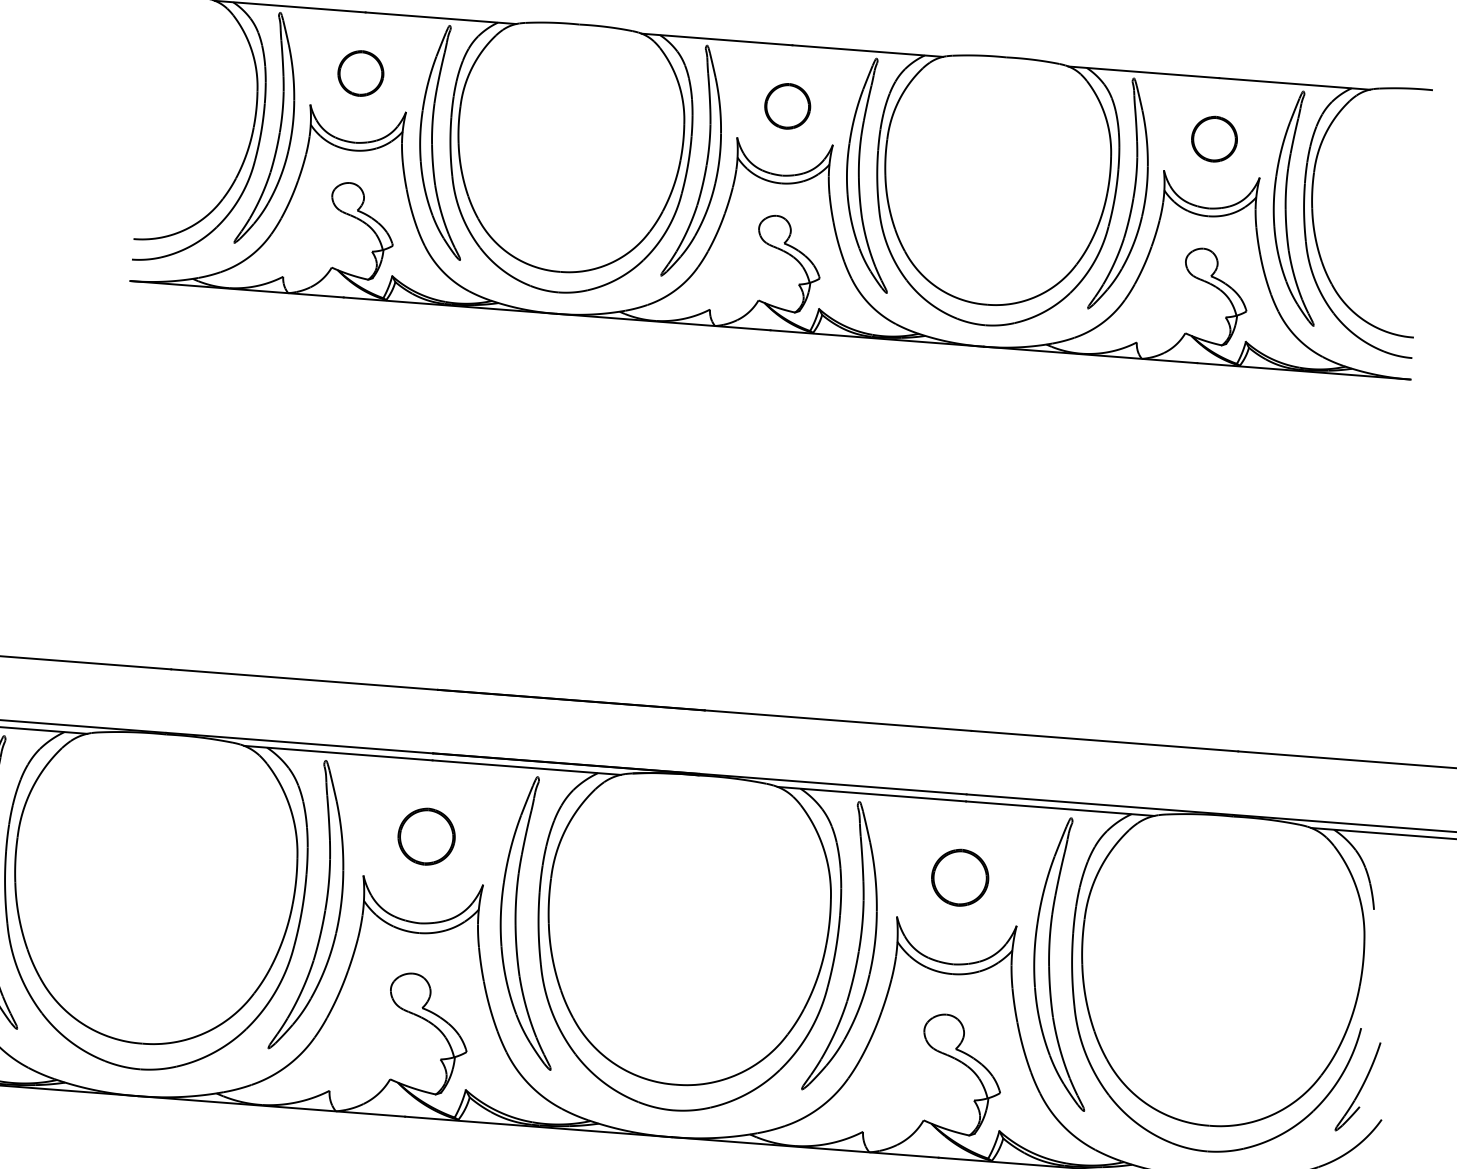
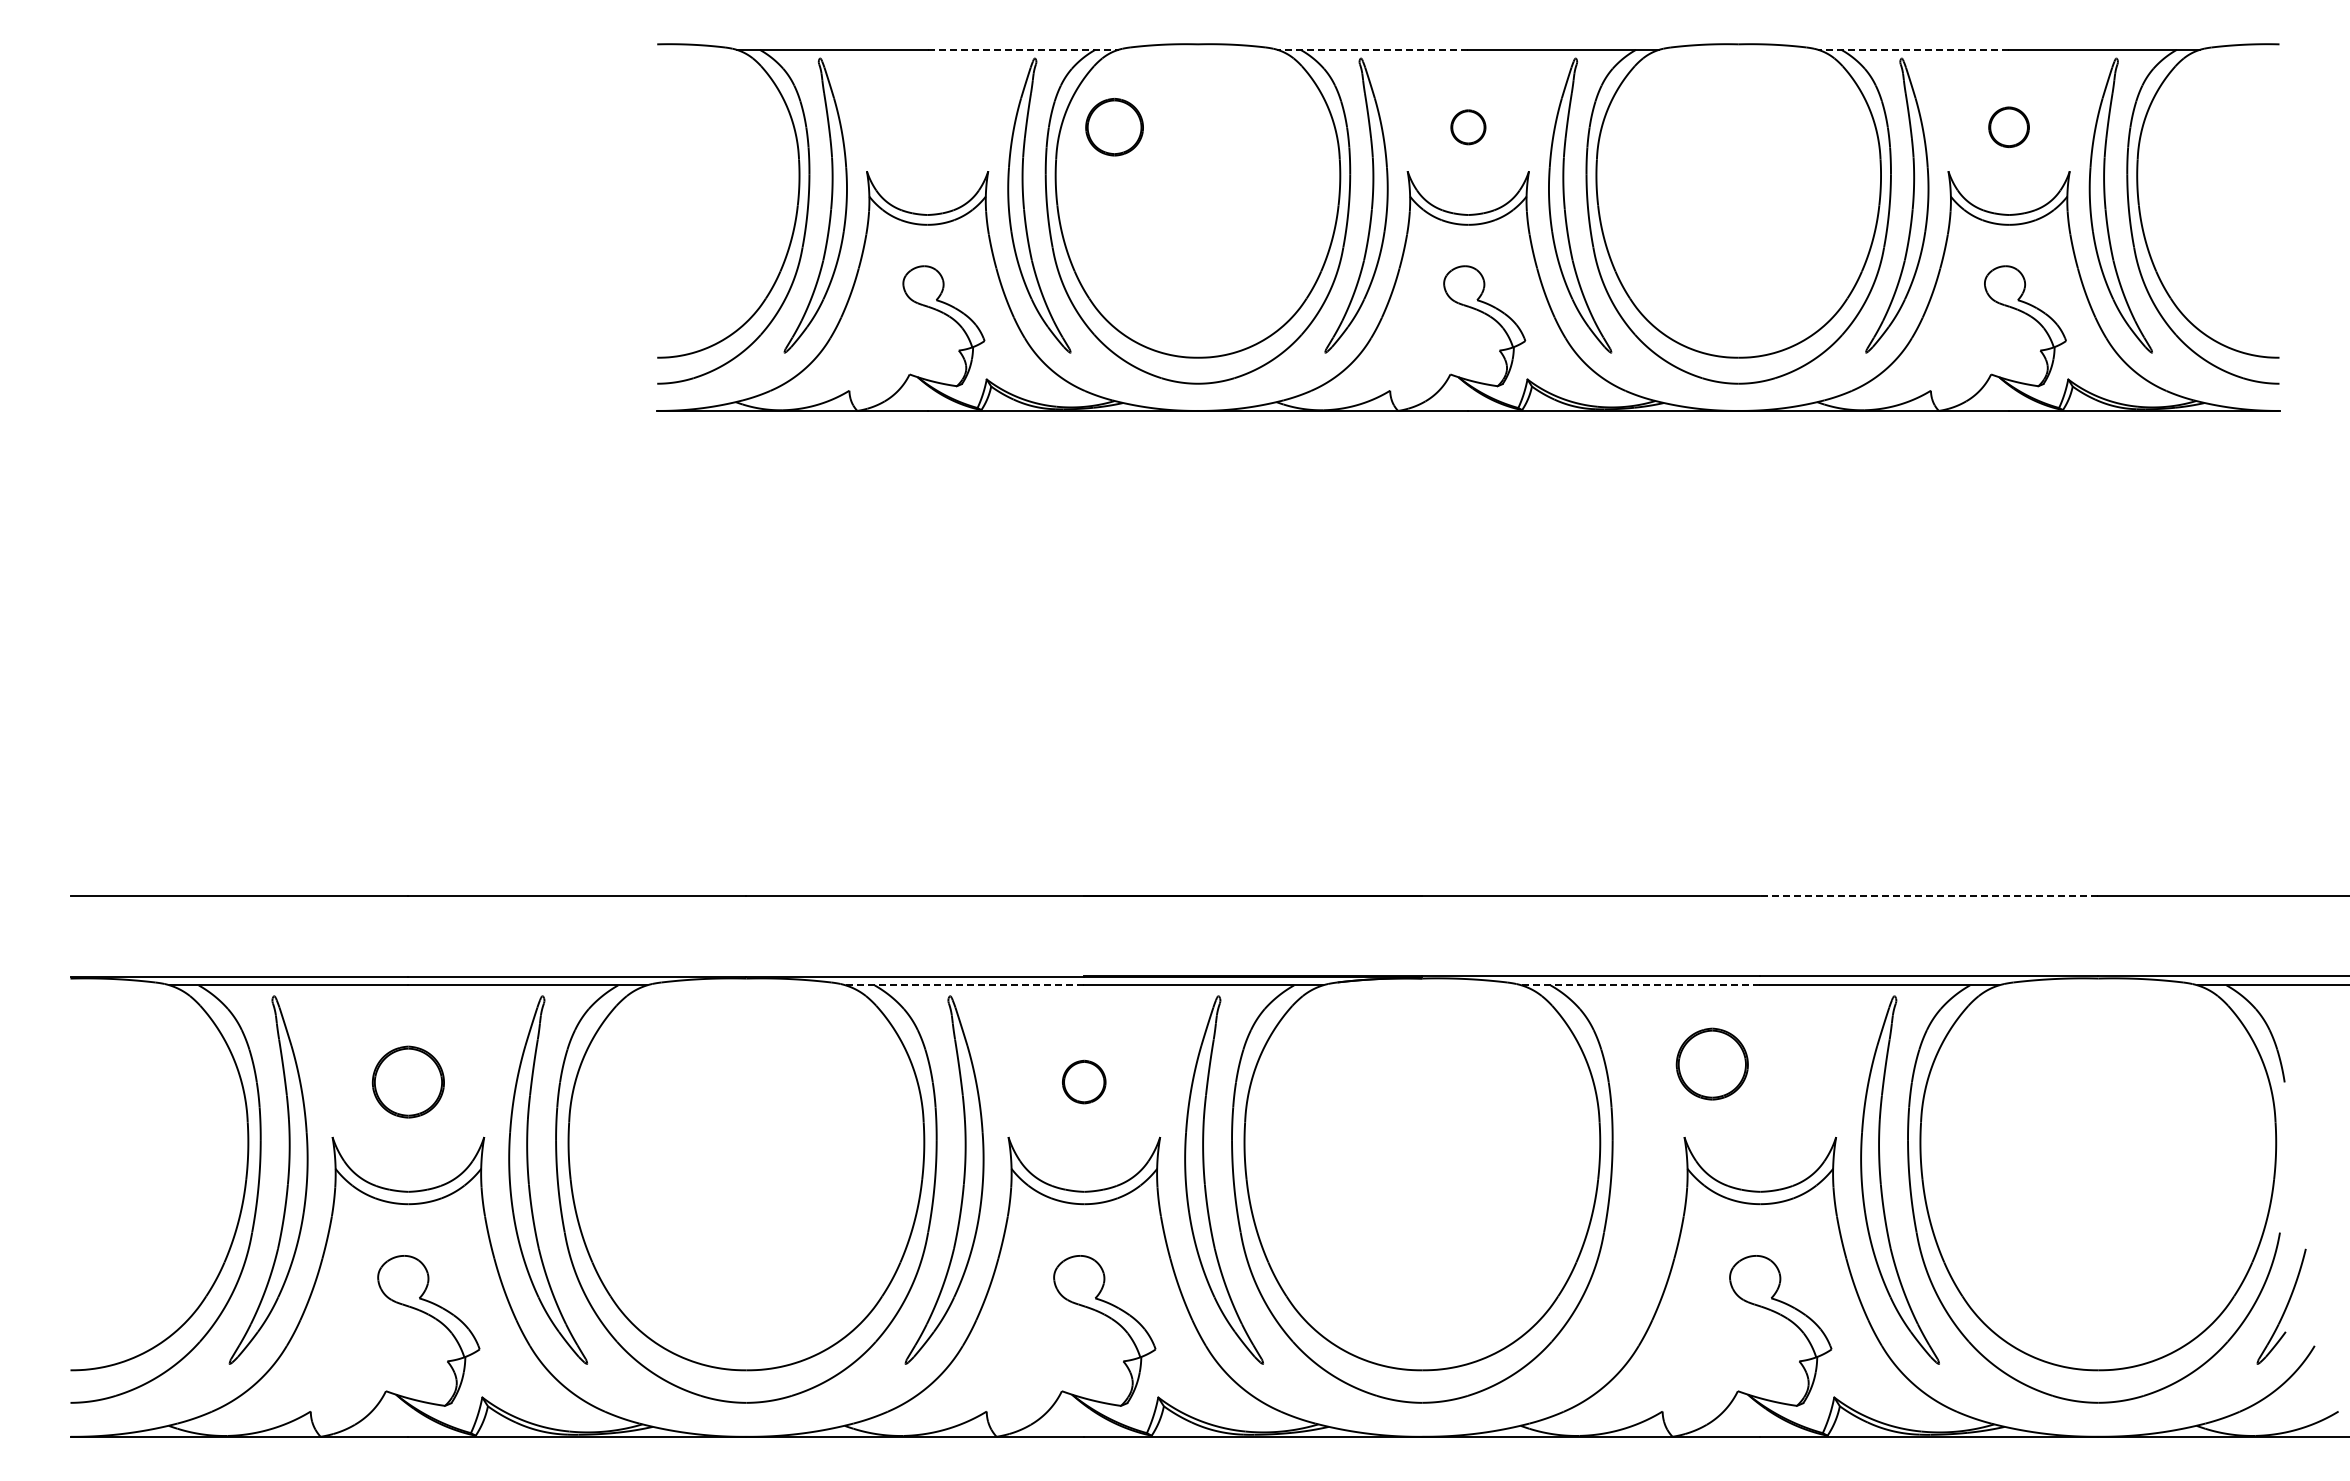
line: (441, 18) -> (1023, 49), solid -> dashed
line: (716, 39) -> (1372, 49), solid -> dashed
line: (1143, 72) -> (1913, 49), solid -> dashed
part: (360, 73) -> (1114, 127), moved
part: (787, 106) -> (1468, 127), size x0.6
part: (1214, 139) -> (2008, 127), size x0.7
line: (1104, 741) -> (1929, 896), solid -> dashed
line: (337, 753) -> (964, 985), solid -> dashed
line: (871, 794) -> (1640, 985), solid -> dashed
part: (426, 836) -> (1083, 1081), size x0.6
part: (959, 877) -> (1711, 1063), moved
part: (857, 951) -> (1638, 1184), removed

